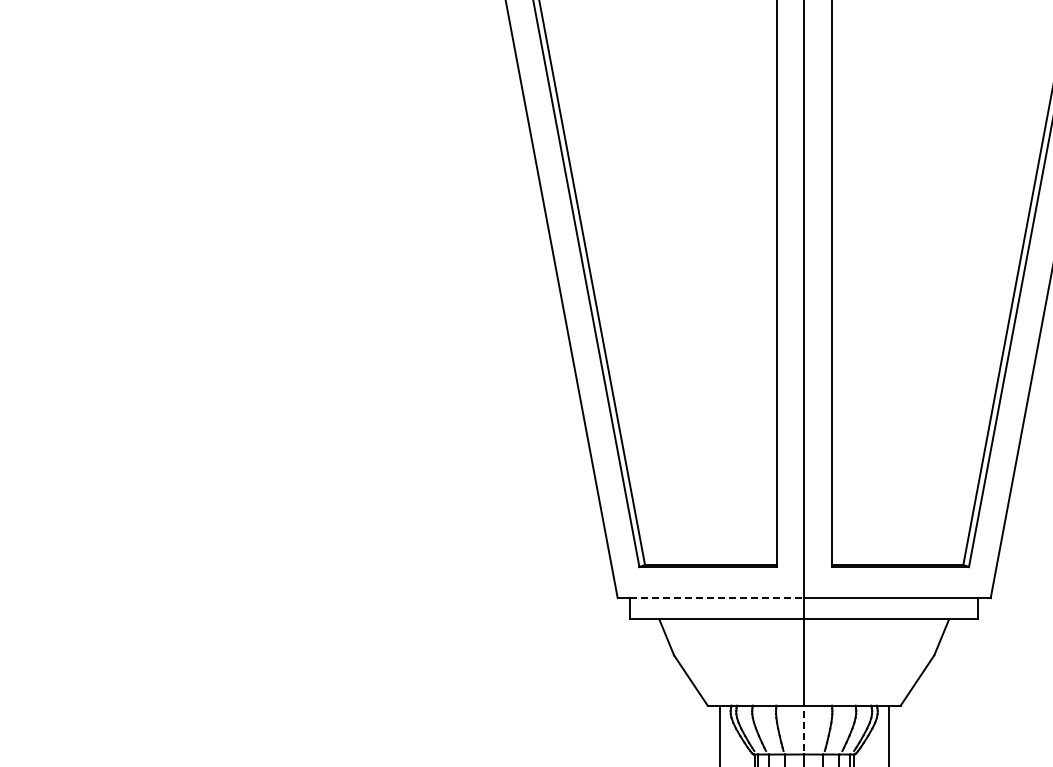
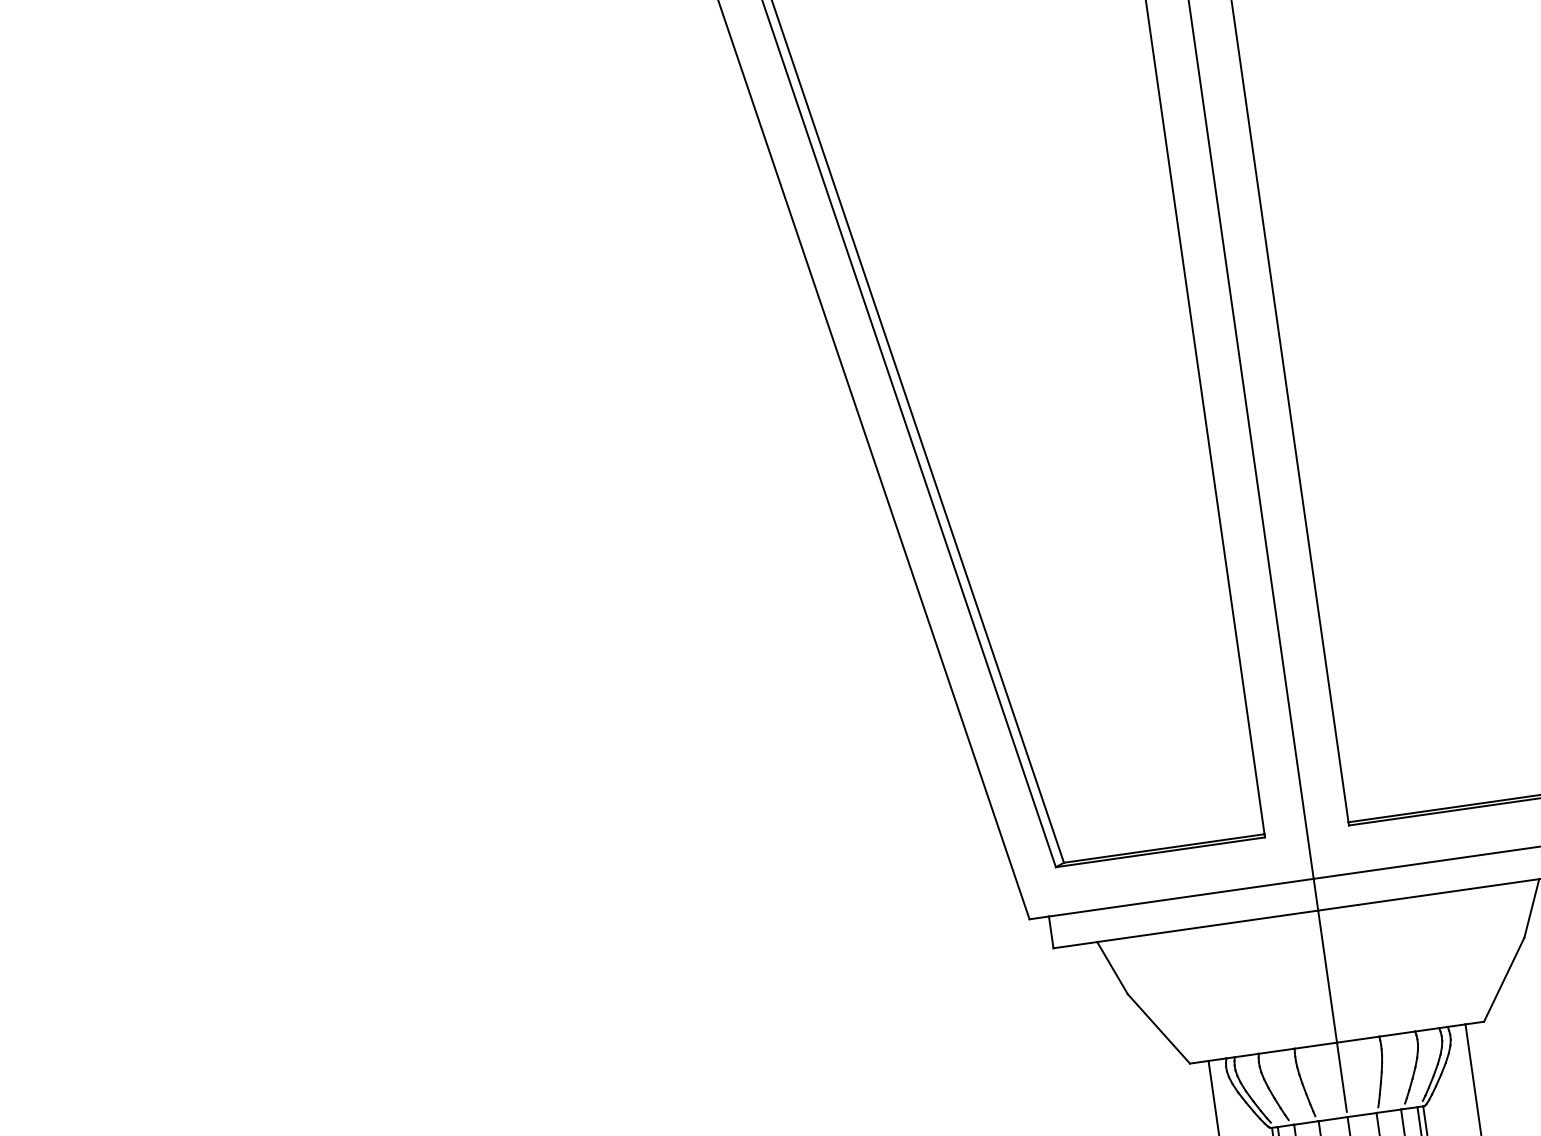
line: (717, 598) -> (1181, 898), dashed -> solid
line: (804, 728) -> (1342, 1077), dashed -> solid

